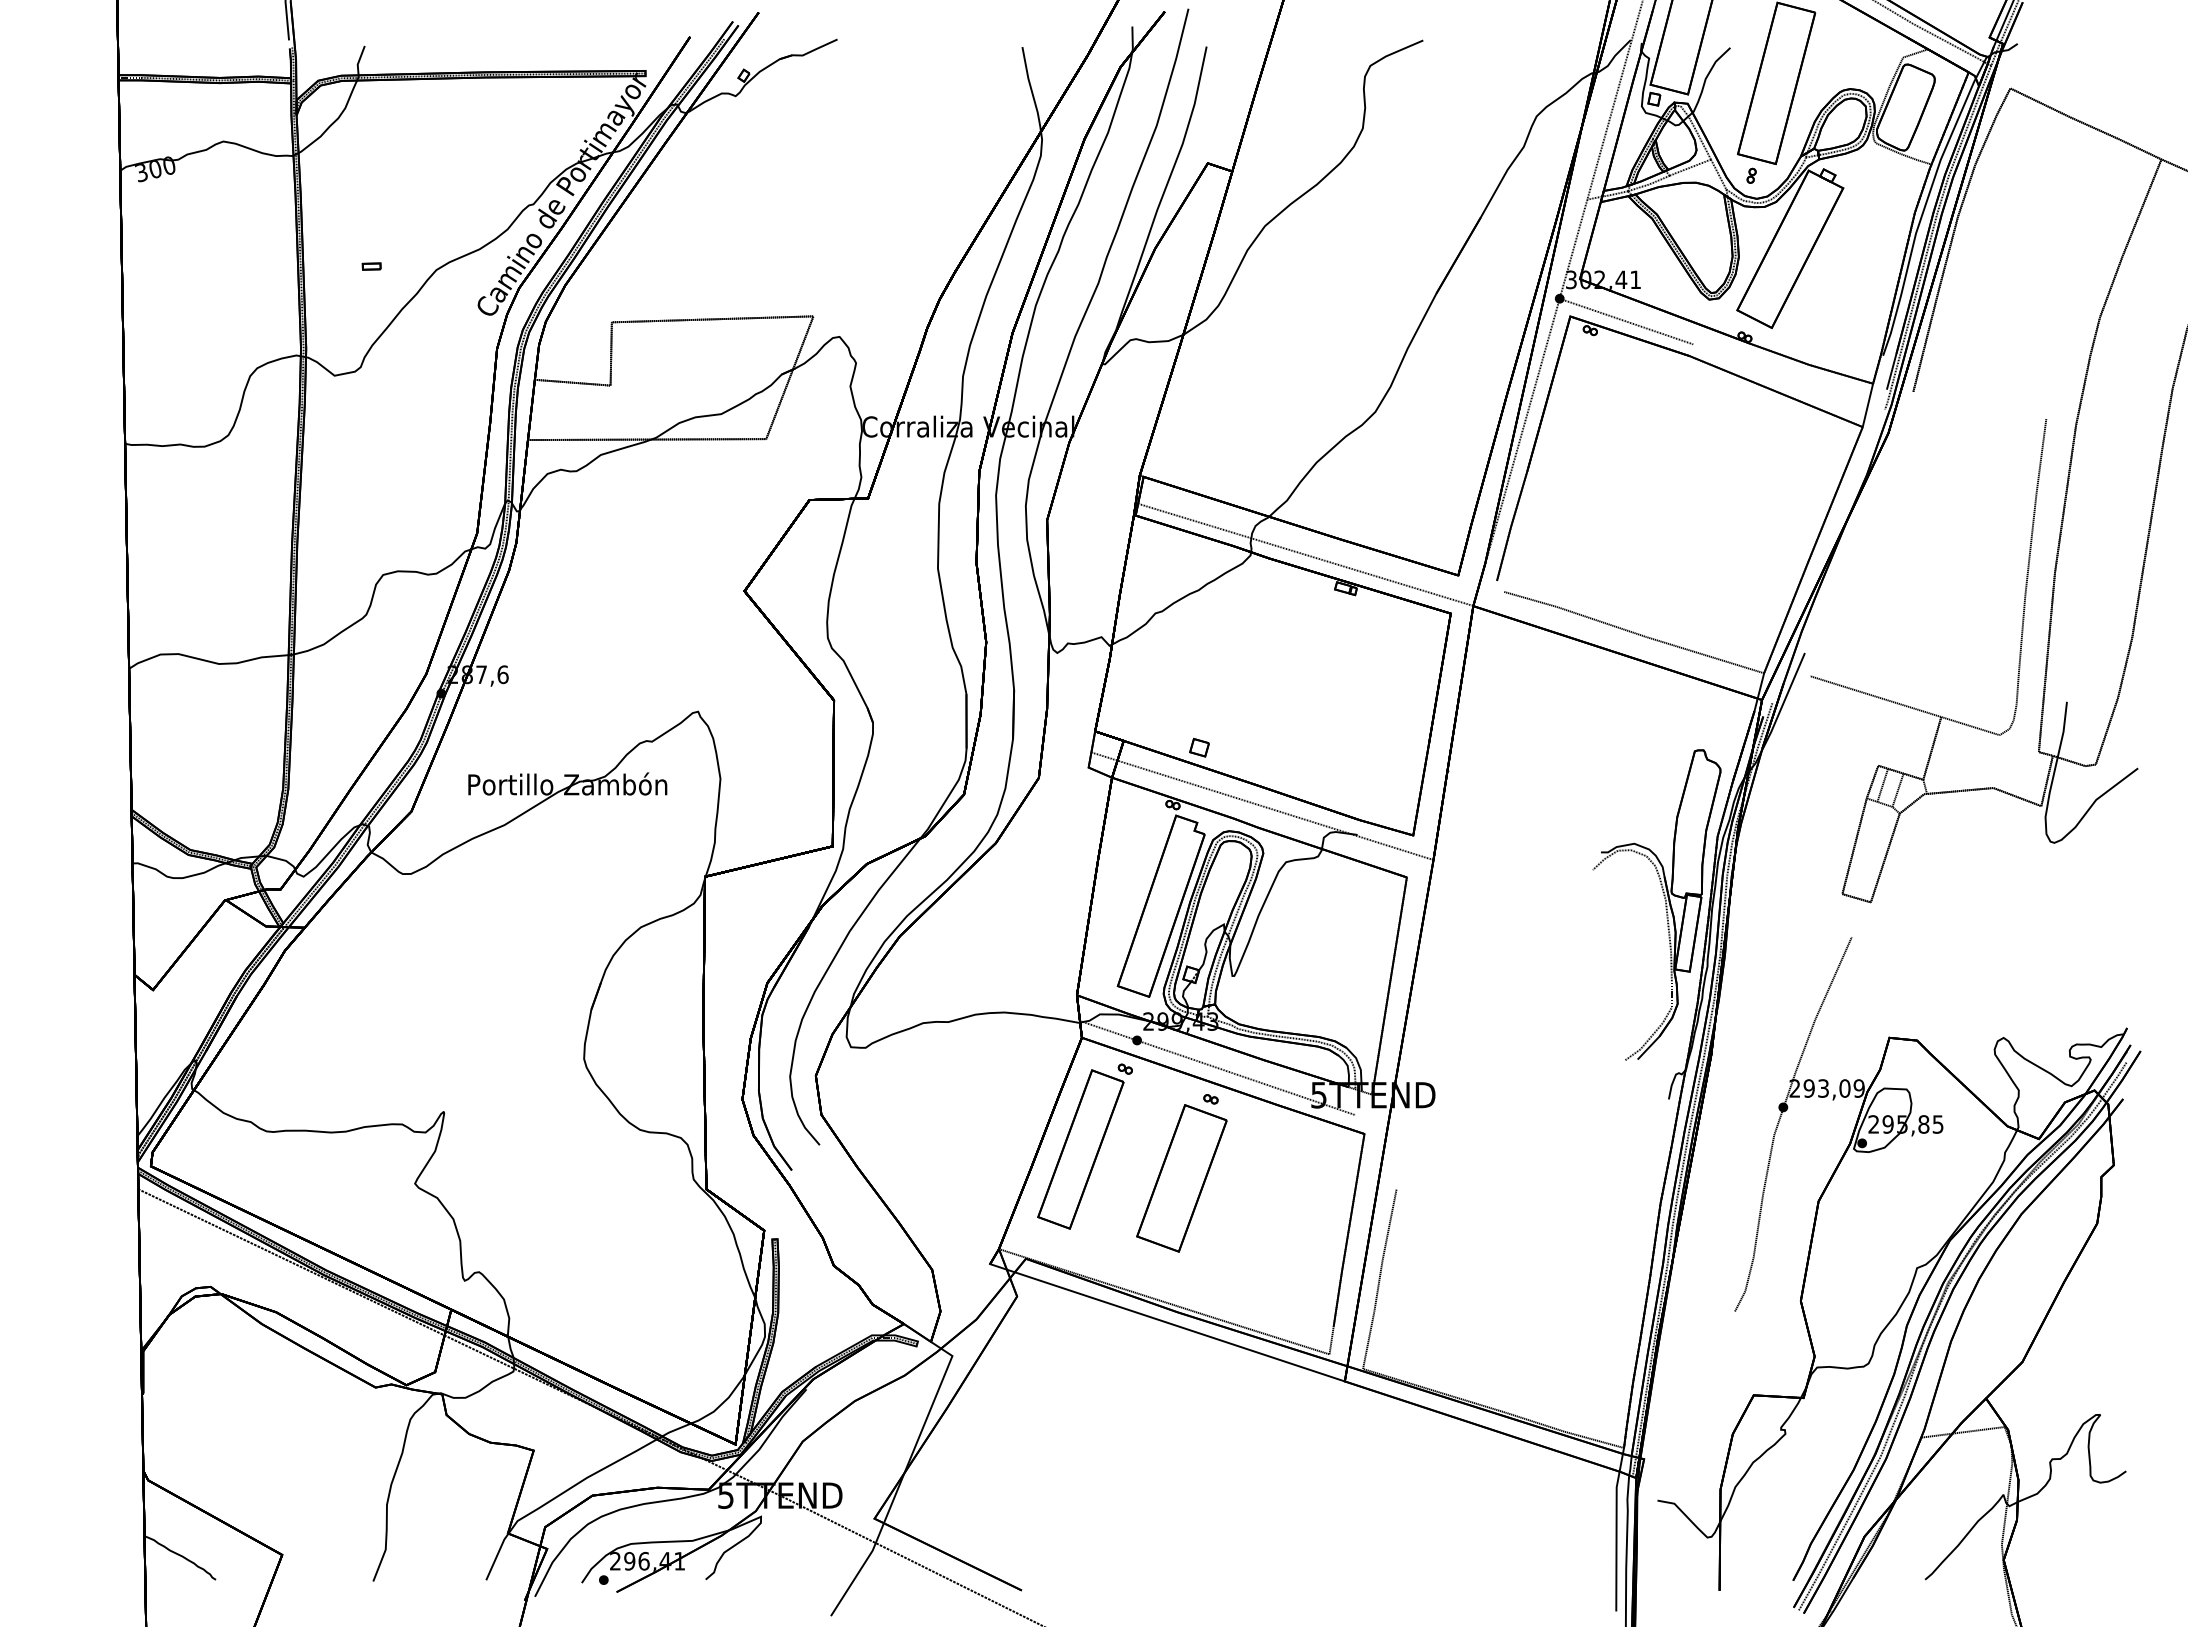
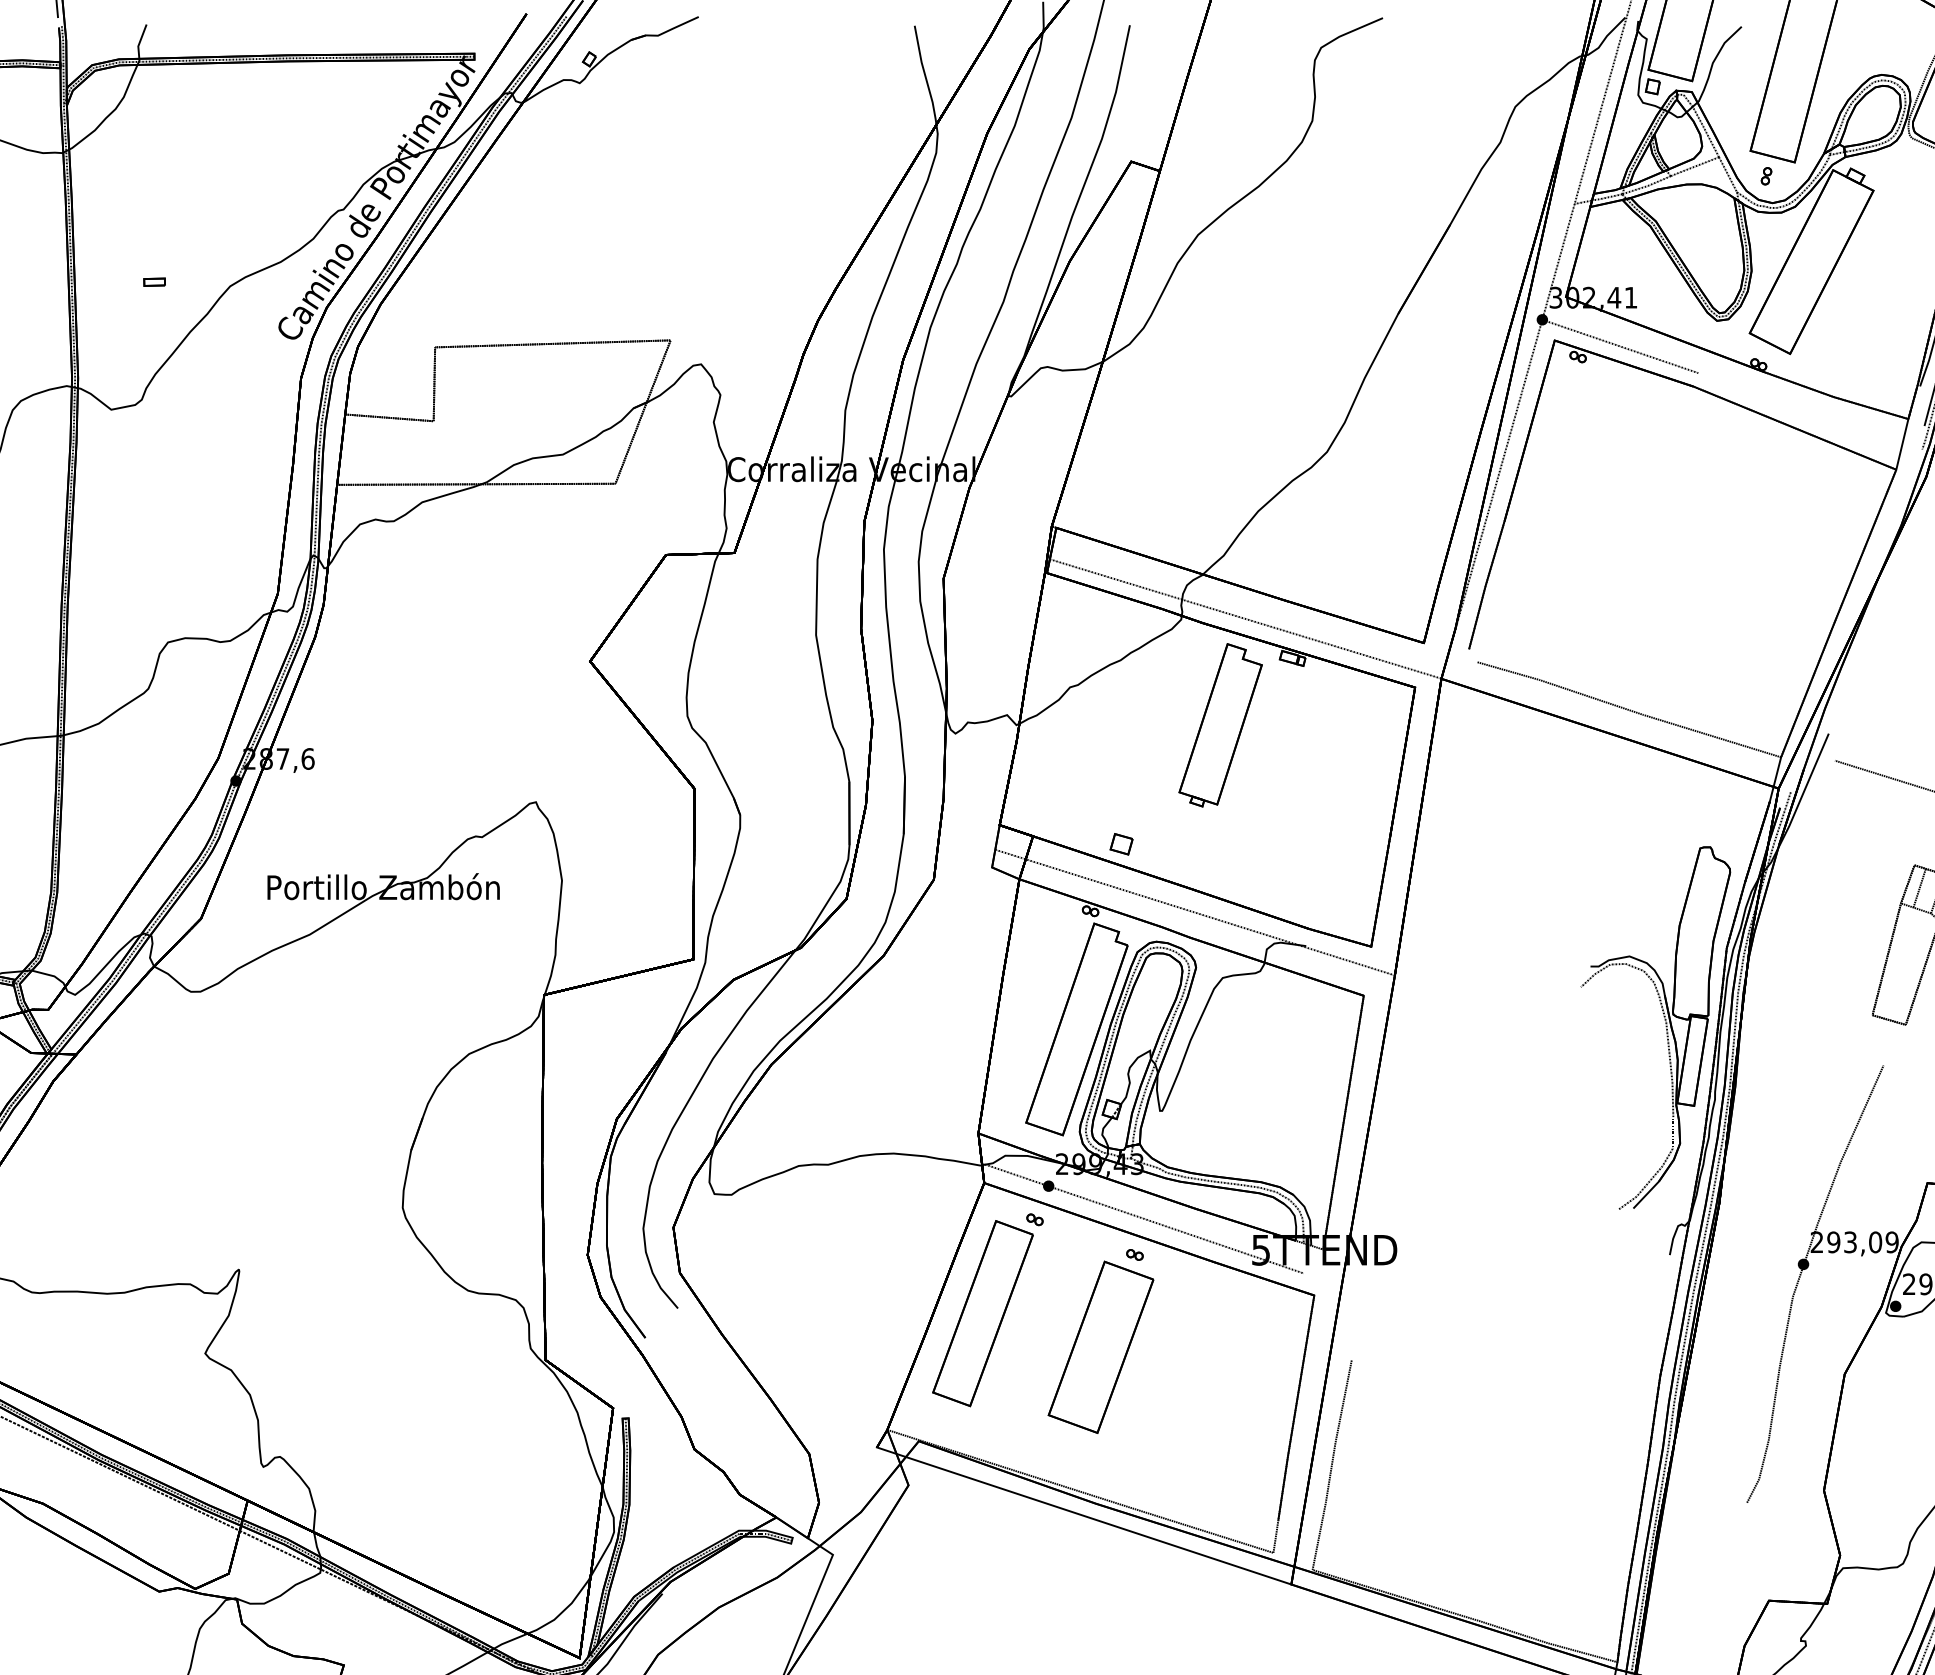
part: (1284, 645) -> (1220, 724), added

